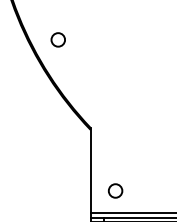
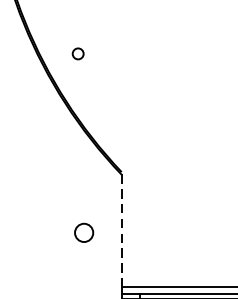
circle: (57, 39) -> (77, 53), size x0.6
line: (90, 170) -> (121, 229), solid -> dashed
circle: (115, 190) -> (84, 232), moved

